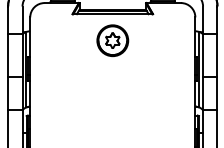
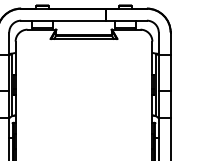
part: (112, 40) -> (83, 60), removed

